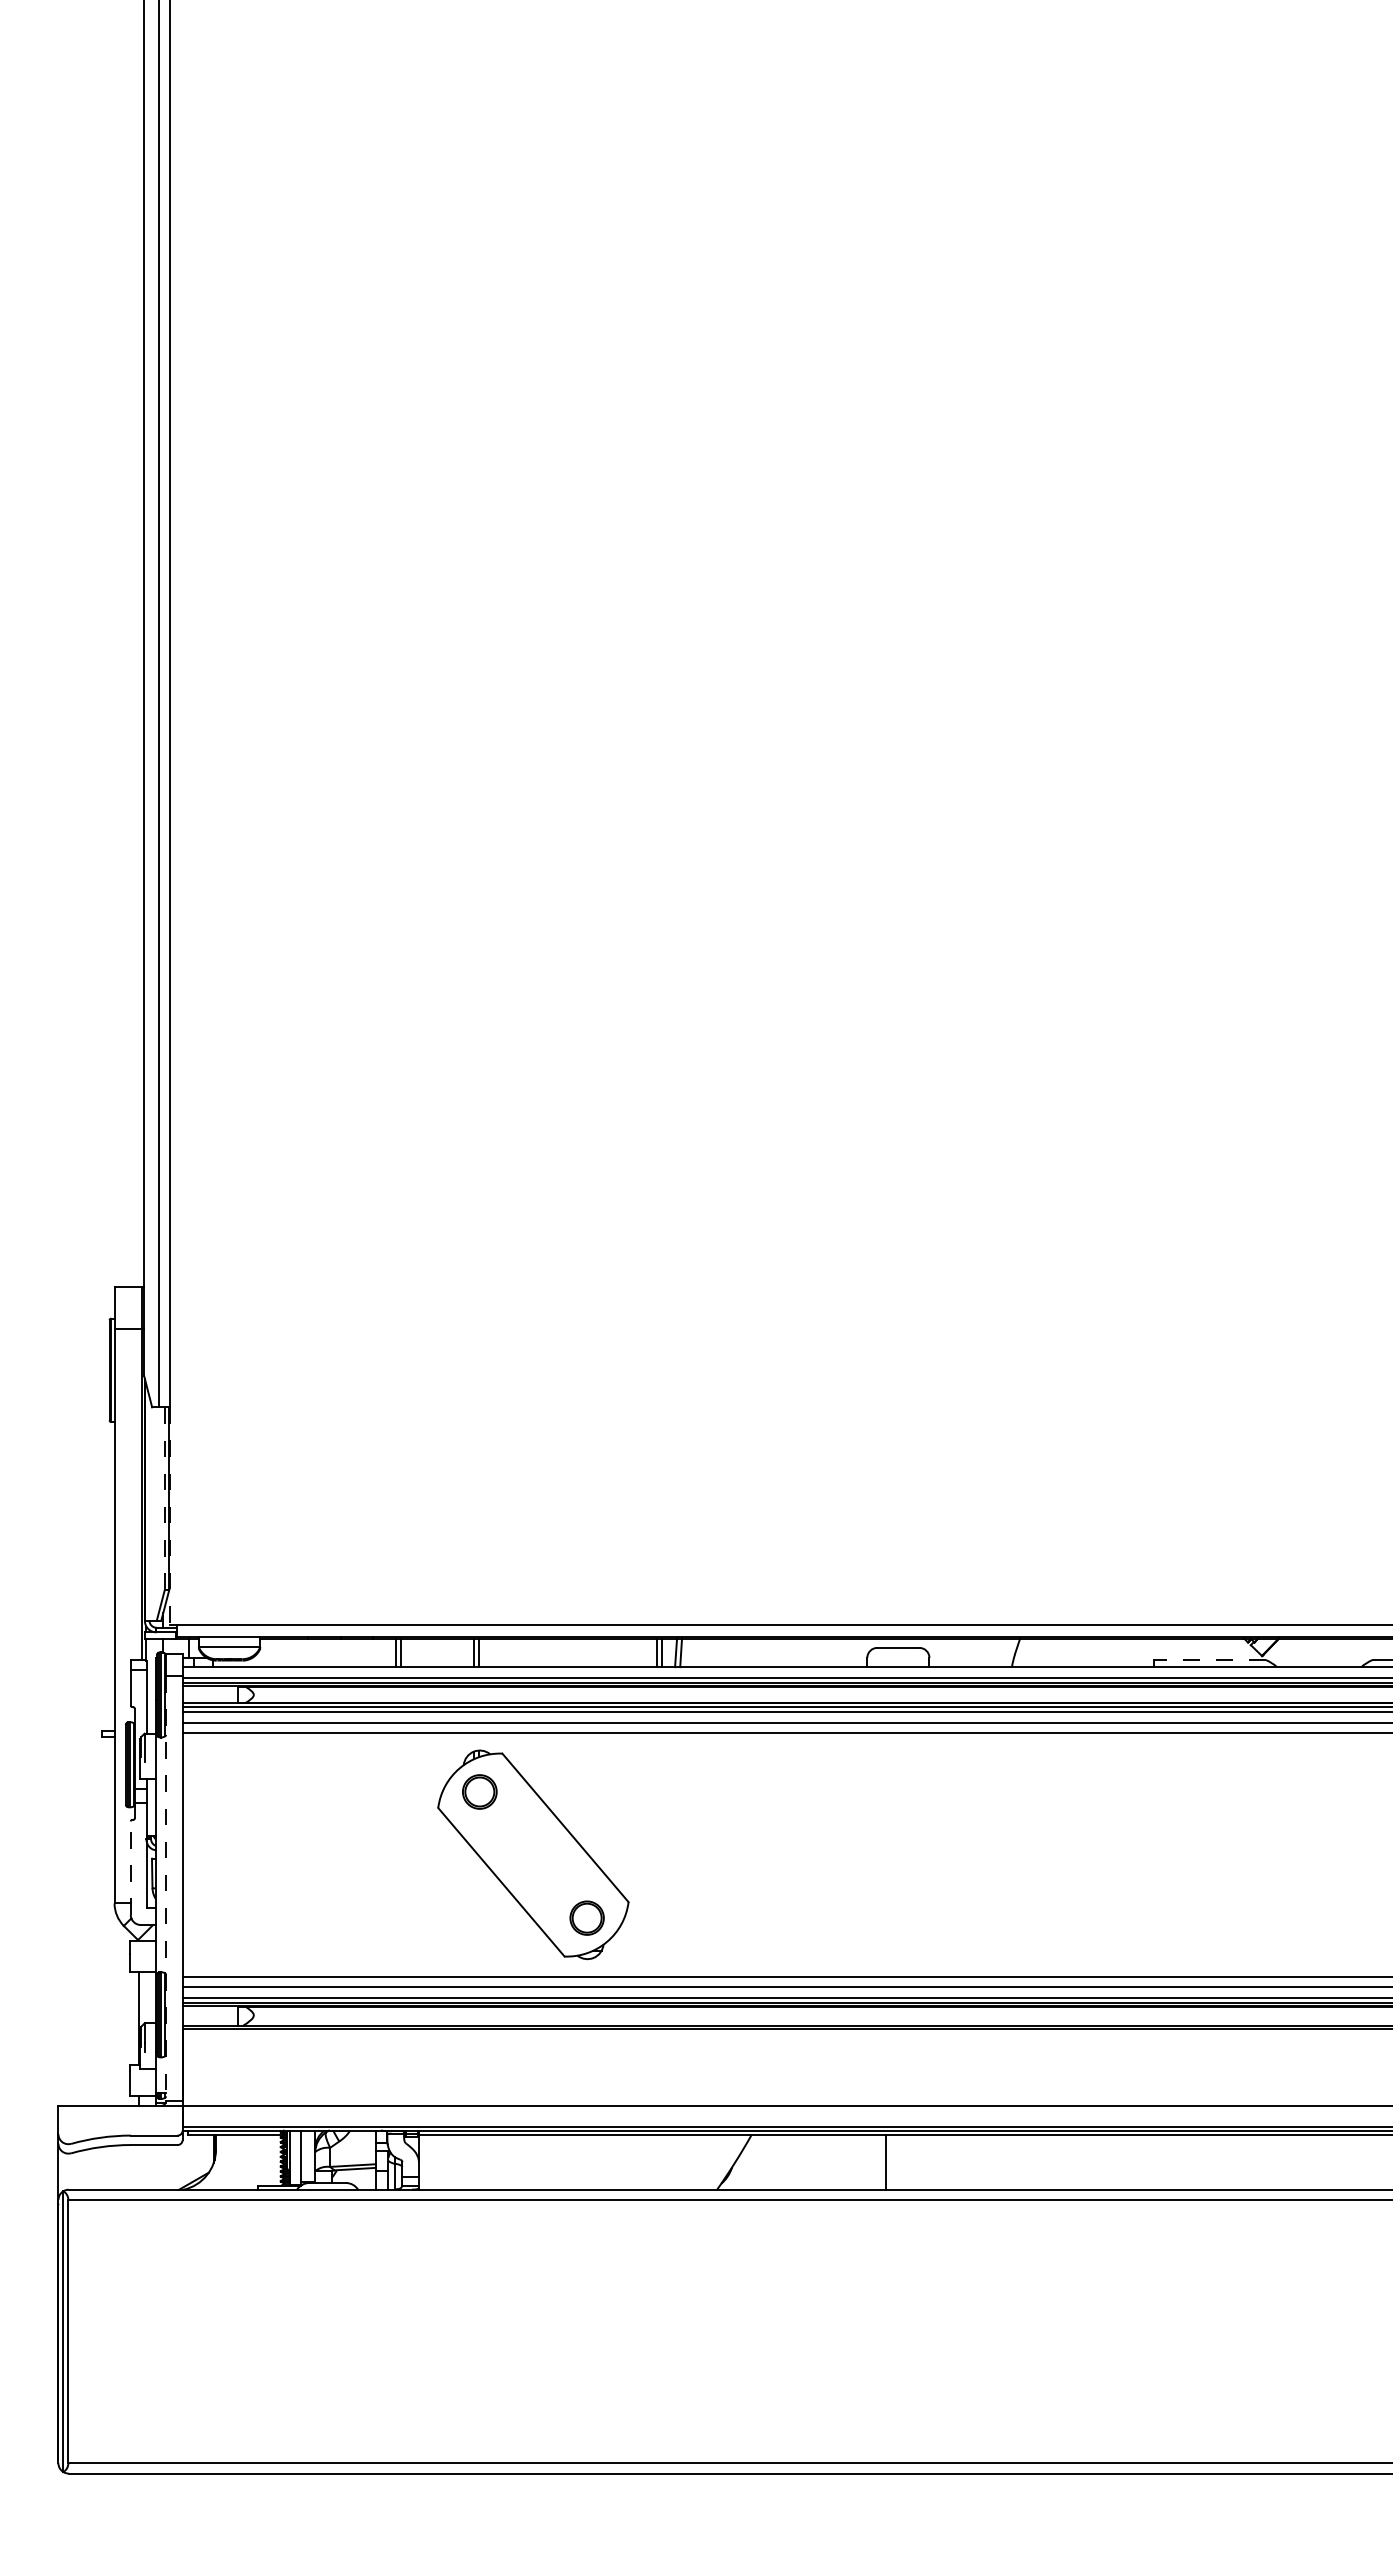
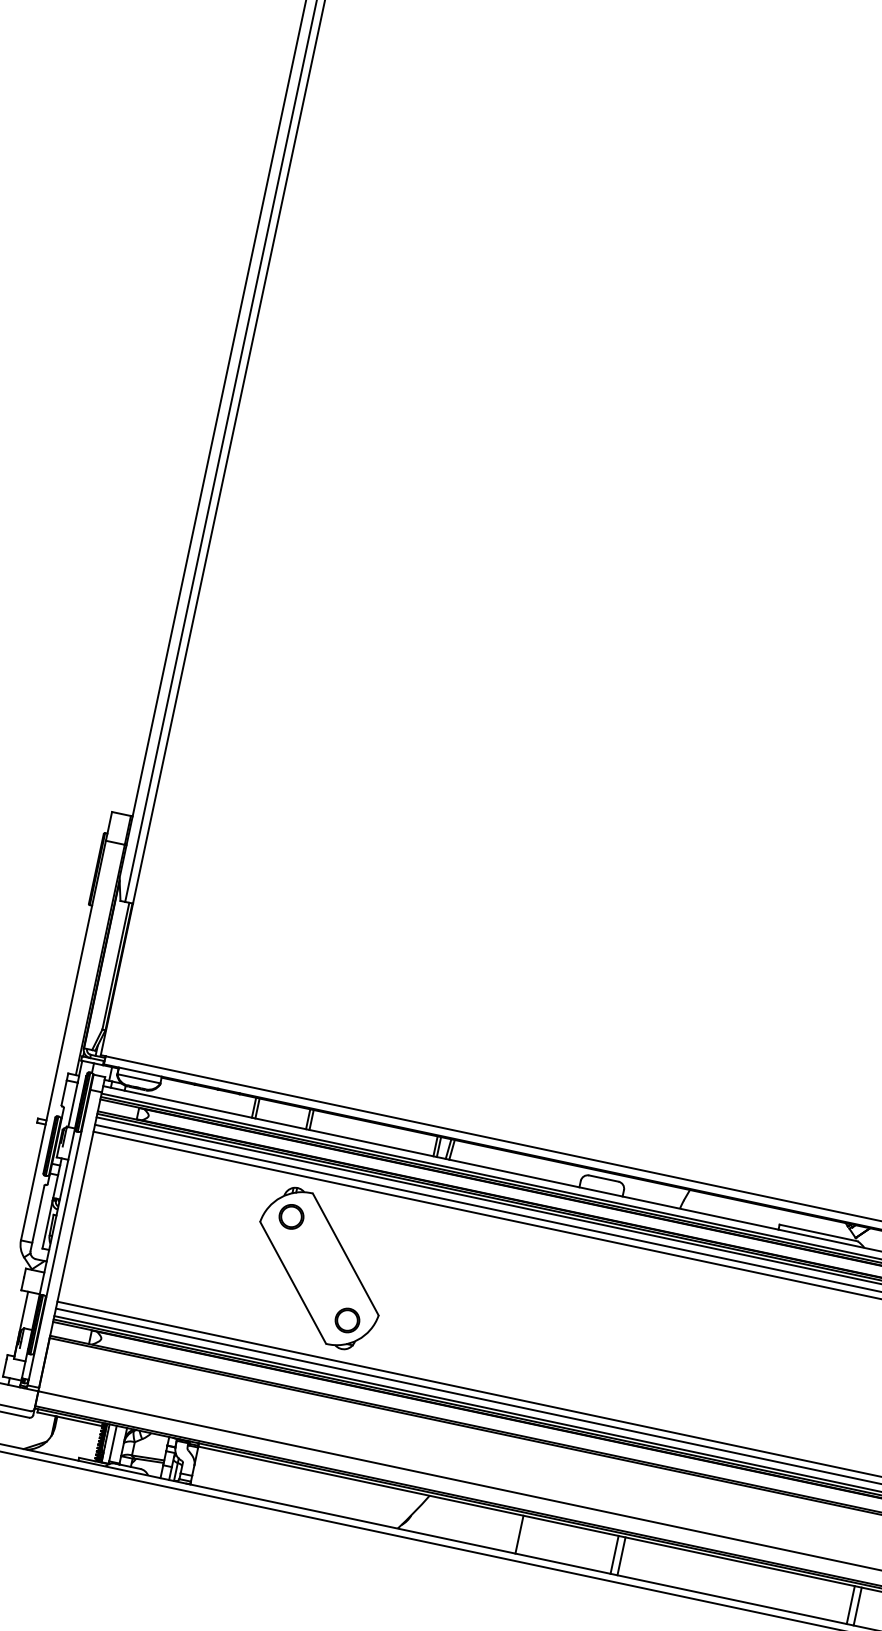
line: (164, 1498) -> (115, 966), dashed -> solid
line: (170, 1516) -> (117, 979), dashed -> solid
line: (1209, 1660) -> (818, 1233), dashed -> solid
line: (130, 1868) -> (37, 1218), dashed -> solid
line: (166, 1889) -> (59, 1238), dashed -> solid
line: (1023, 2162) -> (614, 1554), added
line: (1033, 2162) -> (621, 1556), added
line: (1362, 2162) -> (850, 1605), added
line: (1372, 2162) -> (857, 1606), added

